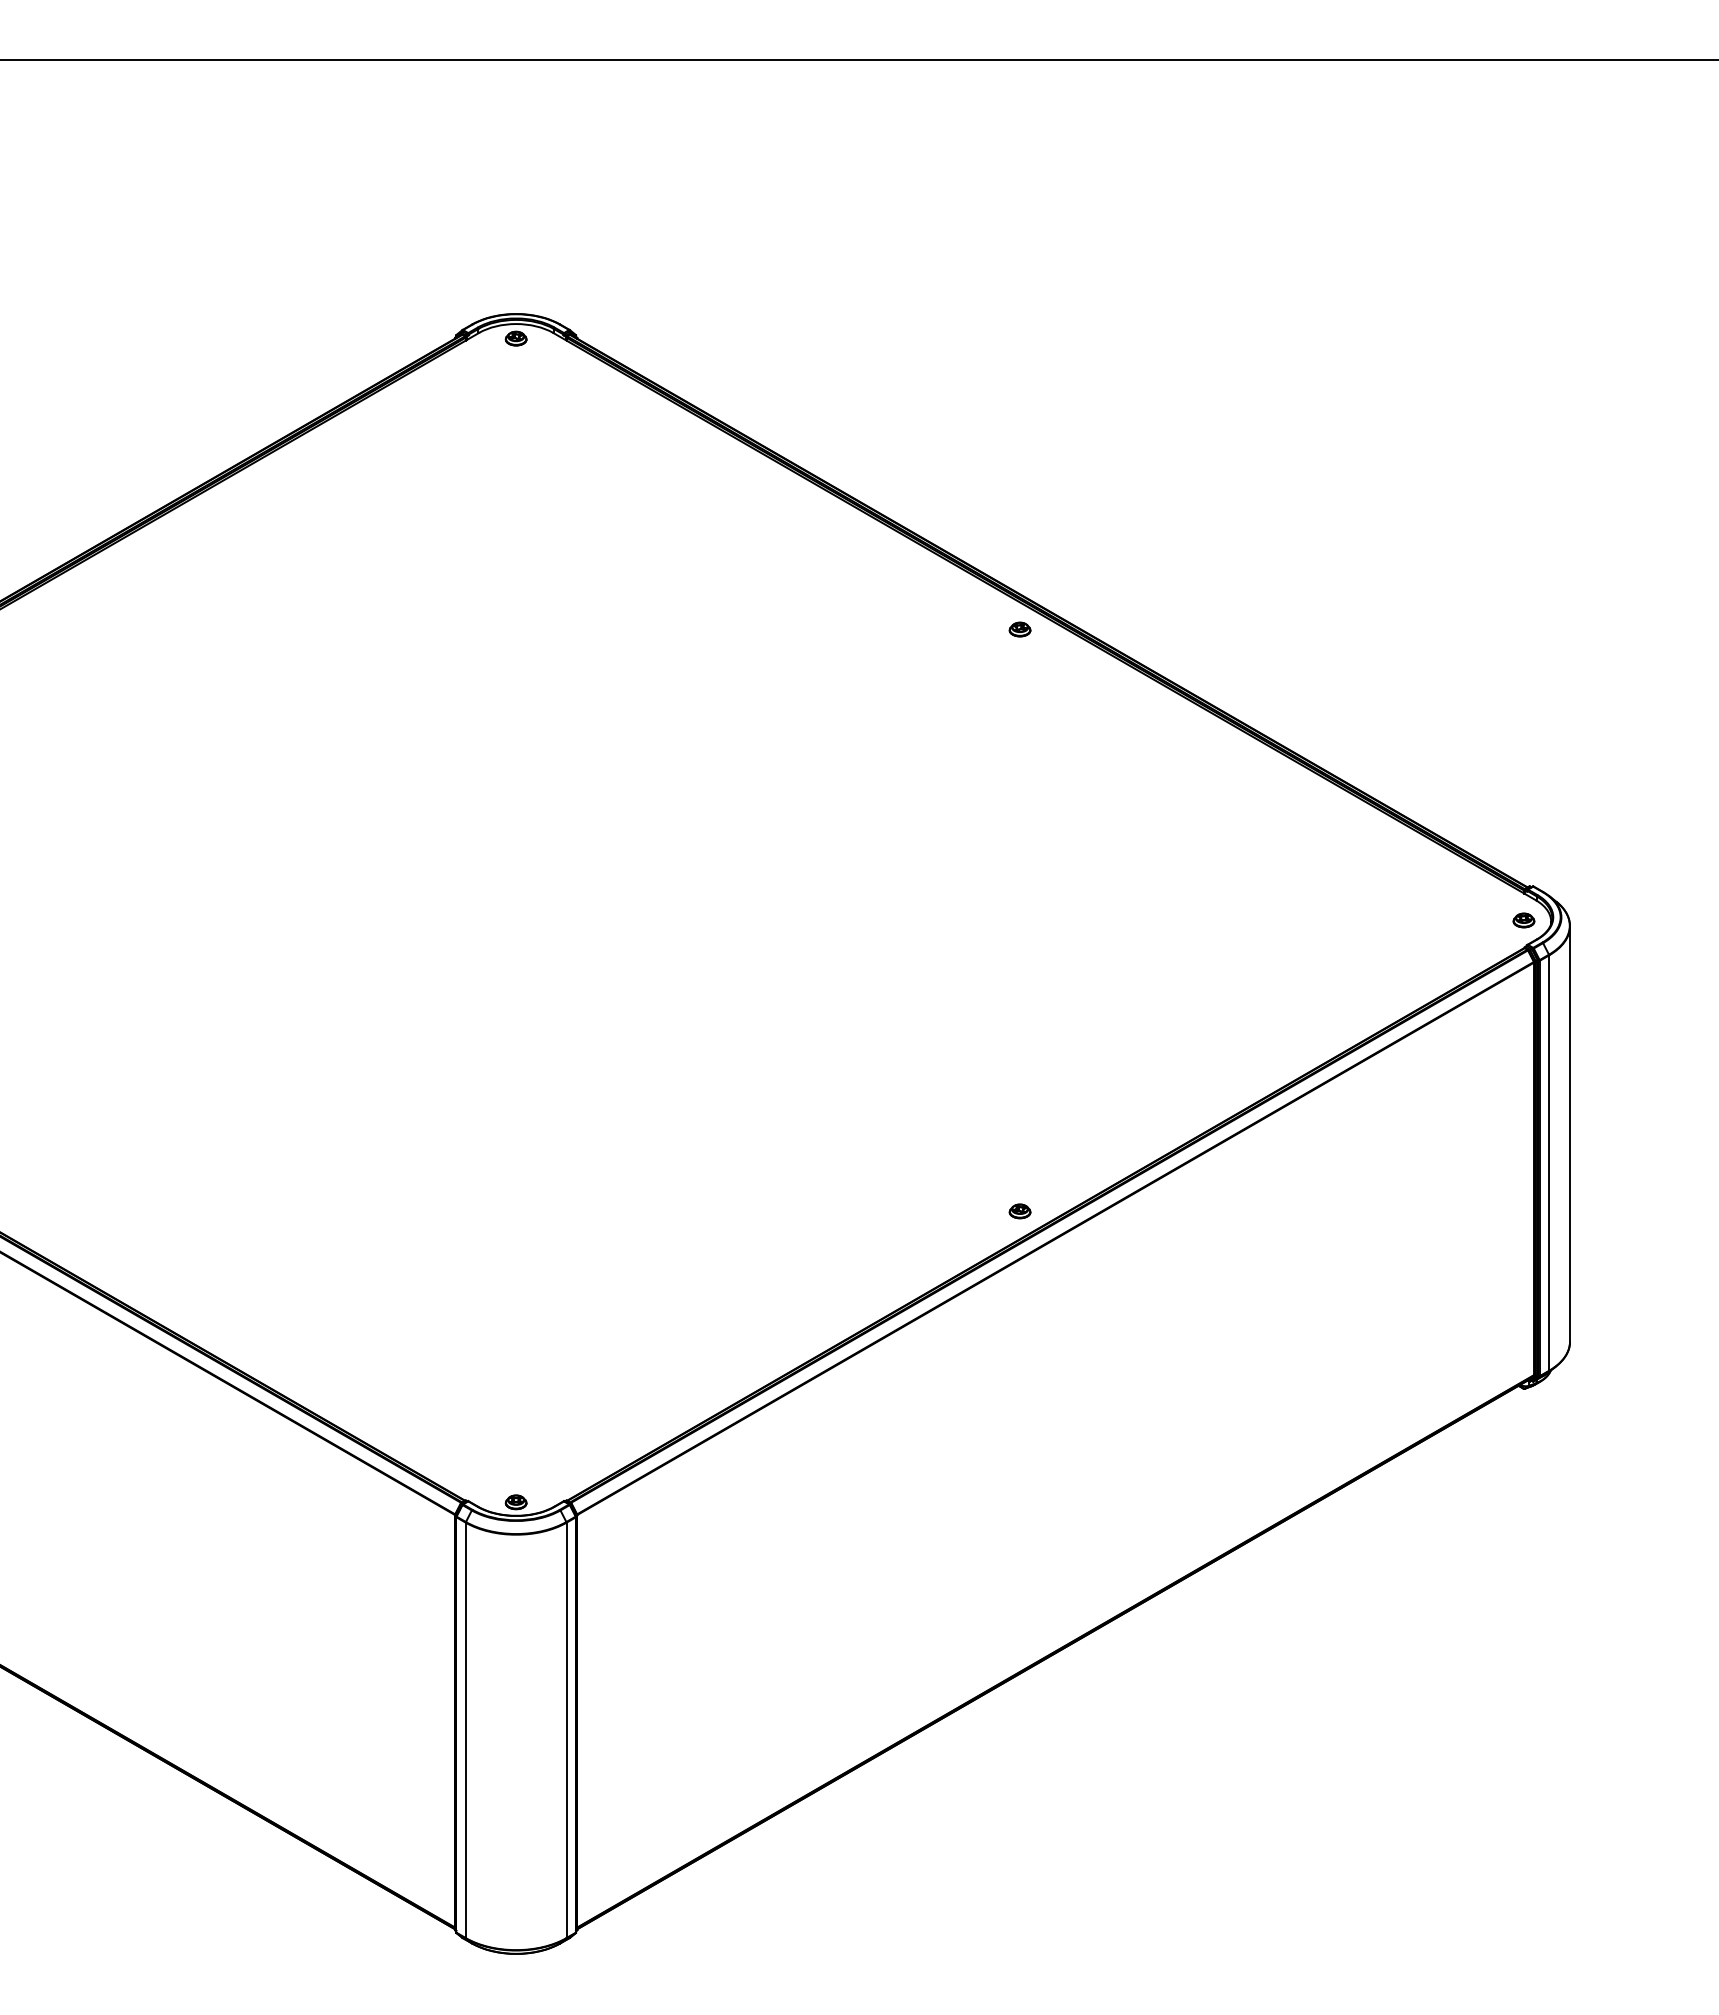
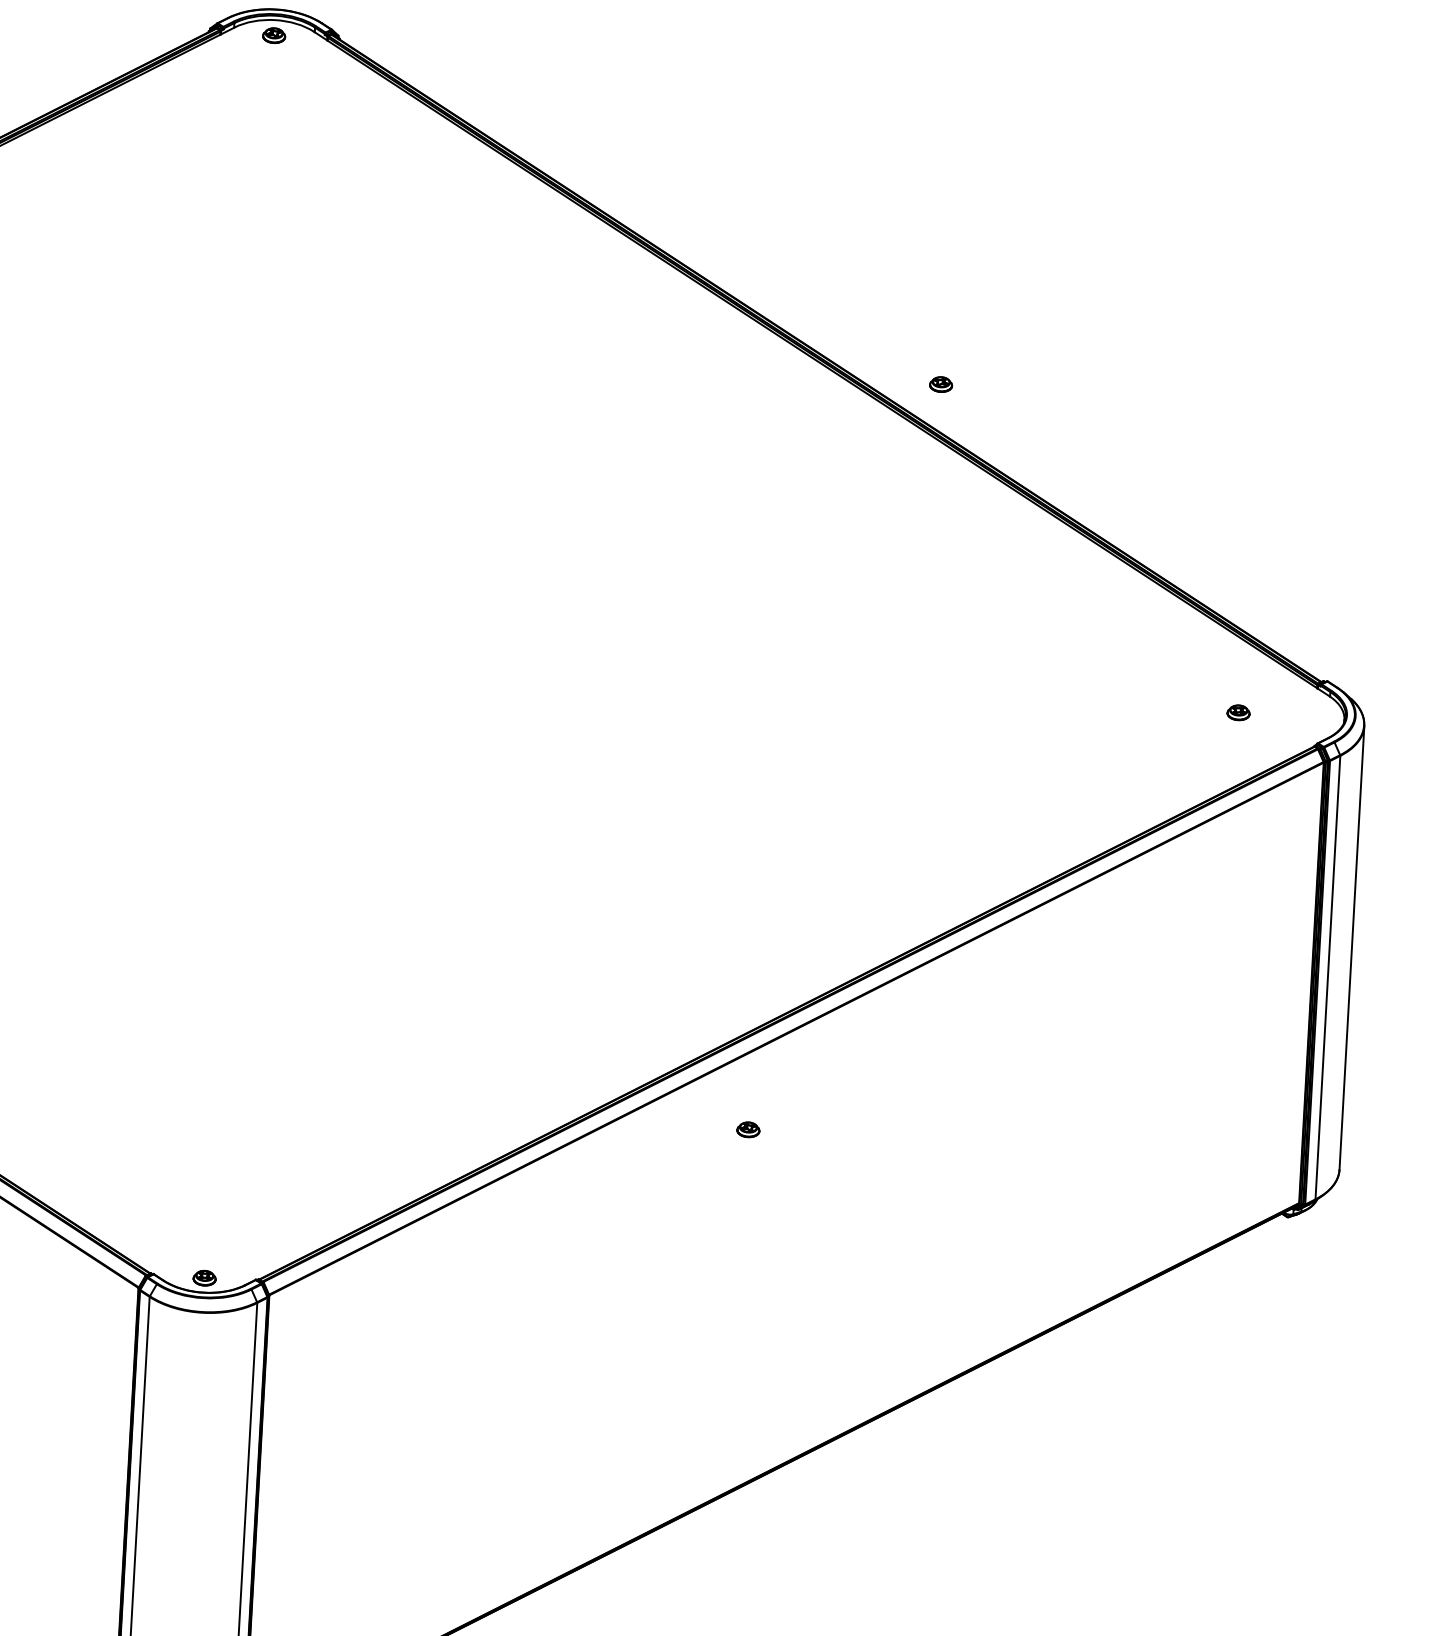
part: (1019, 629) -> (940, 384), moved
part: (1523, 920) -> (1238, 712), moved
part: (1019, 1211) -> (747, 1129), moved

